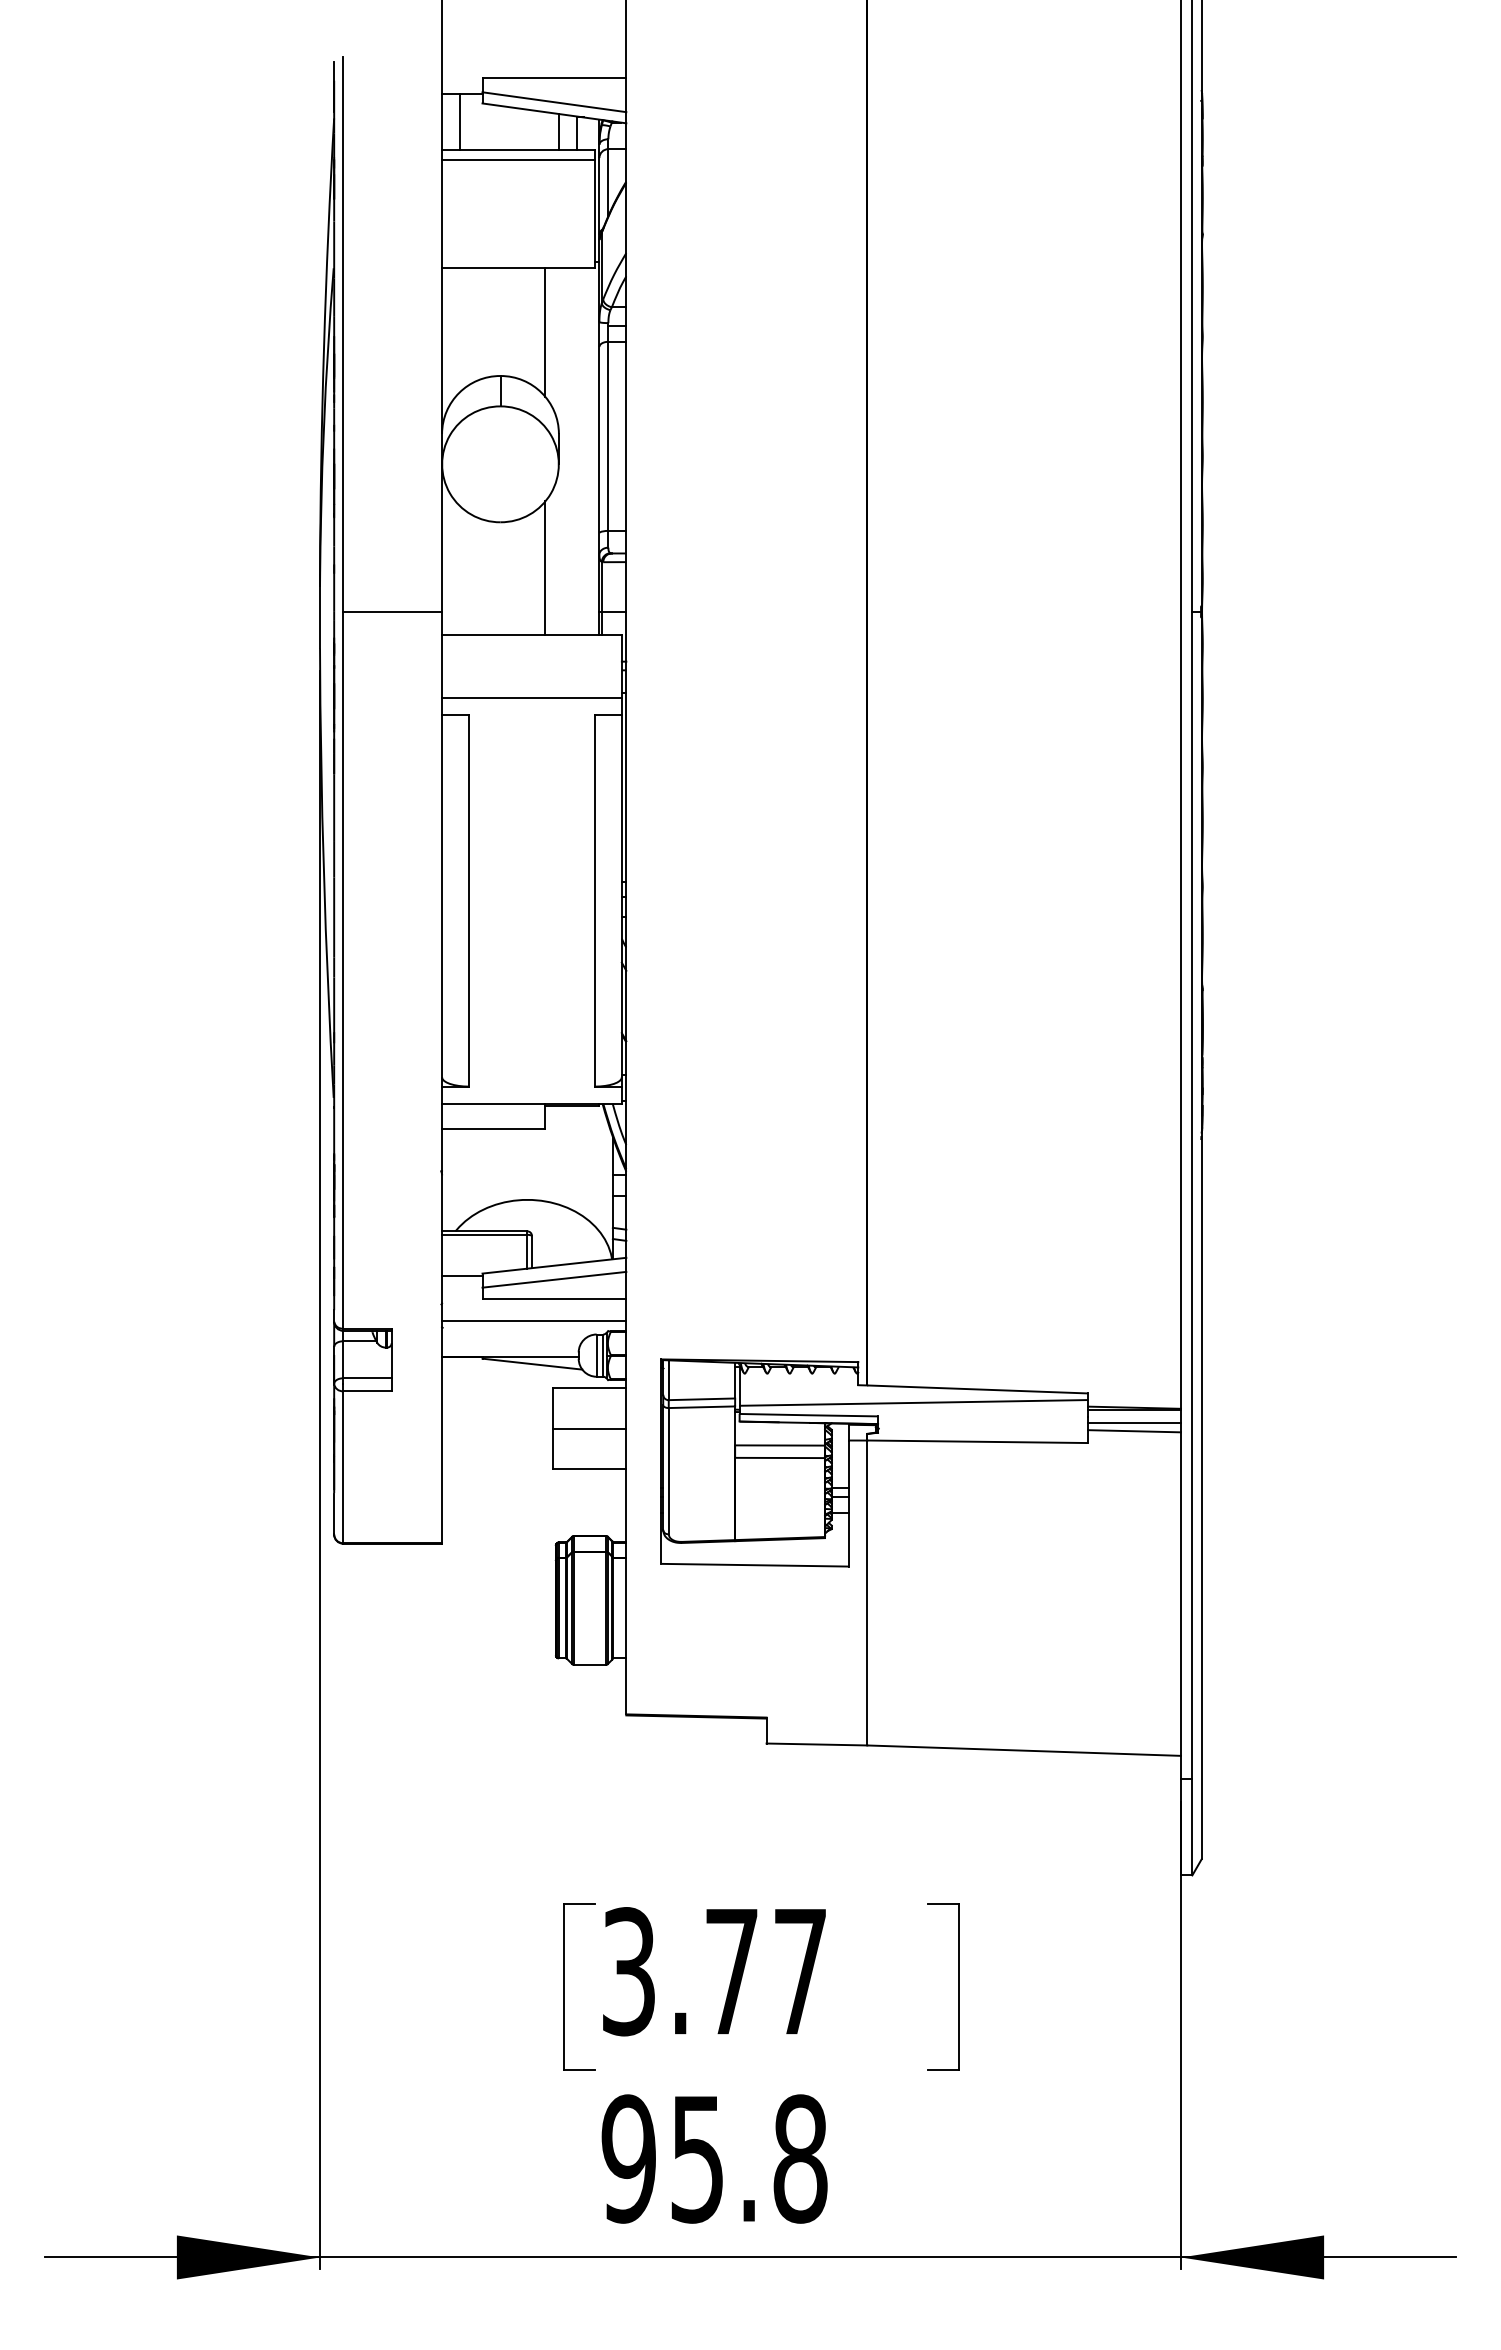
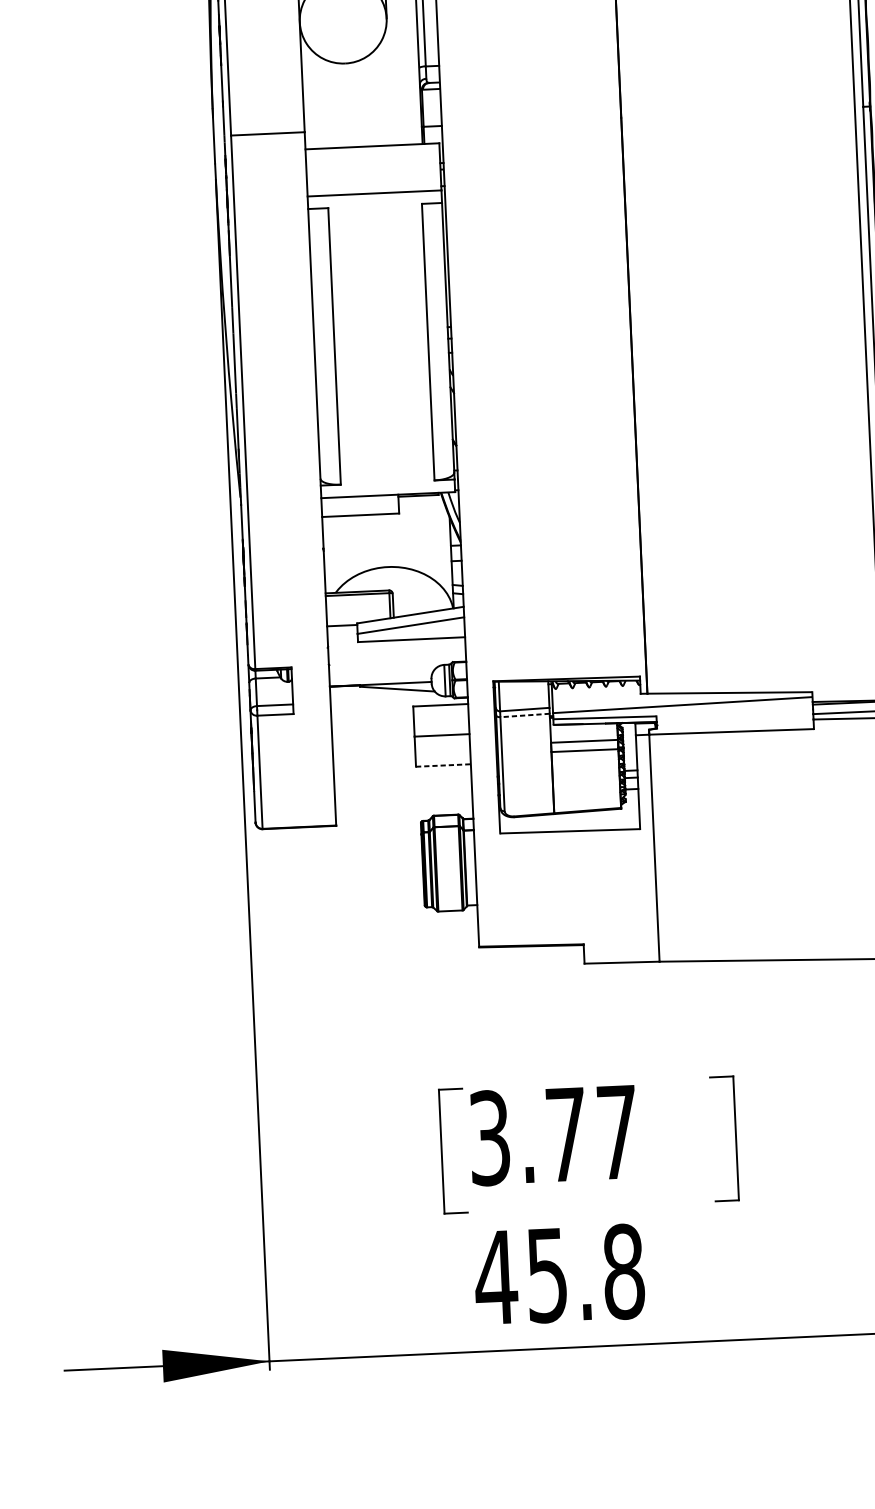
line: (545, 567) -> (380, 95), removed
line: (534, 1320) -> (397, 656), removed
line: (701, 1407) -> (524, 715), solid -> dashed
line: (589, 1469) -> (443, 765), solid -> dashed
text: (628, 2158) -> (495, 1277), 95.8 -> 45.8

